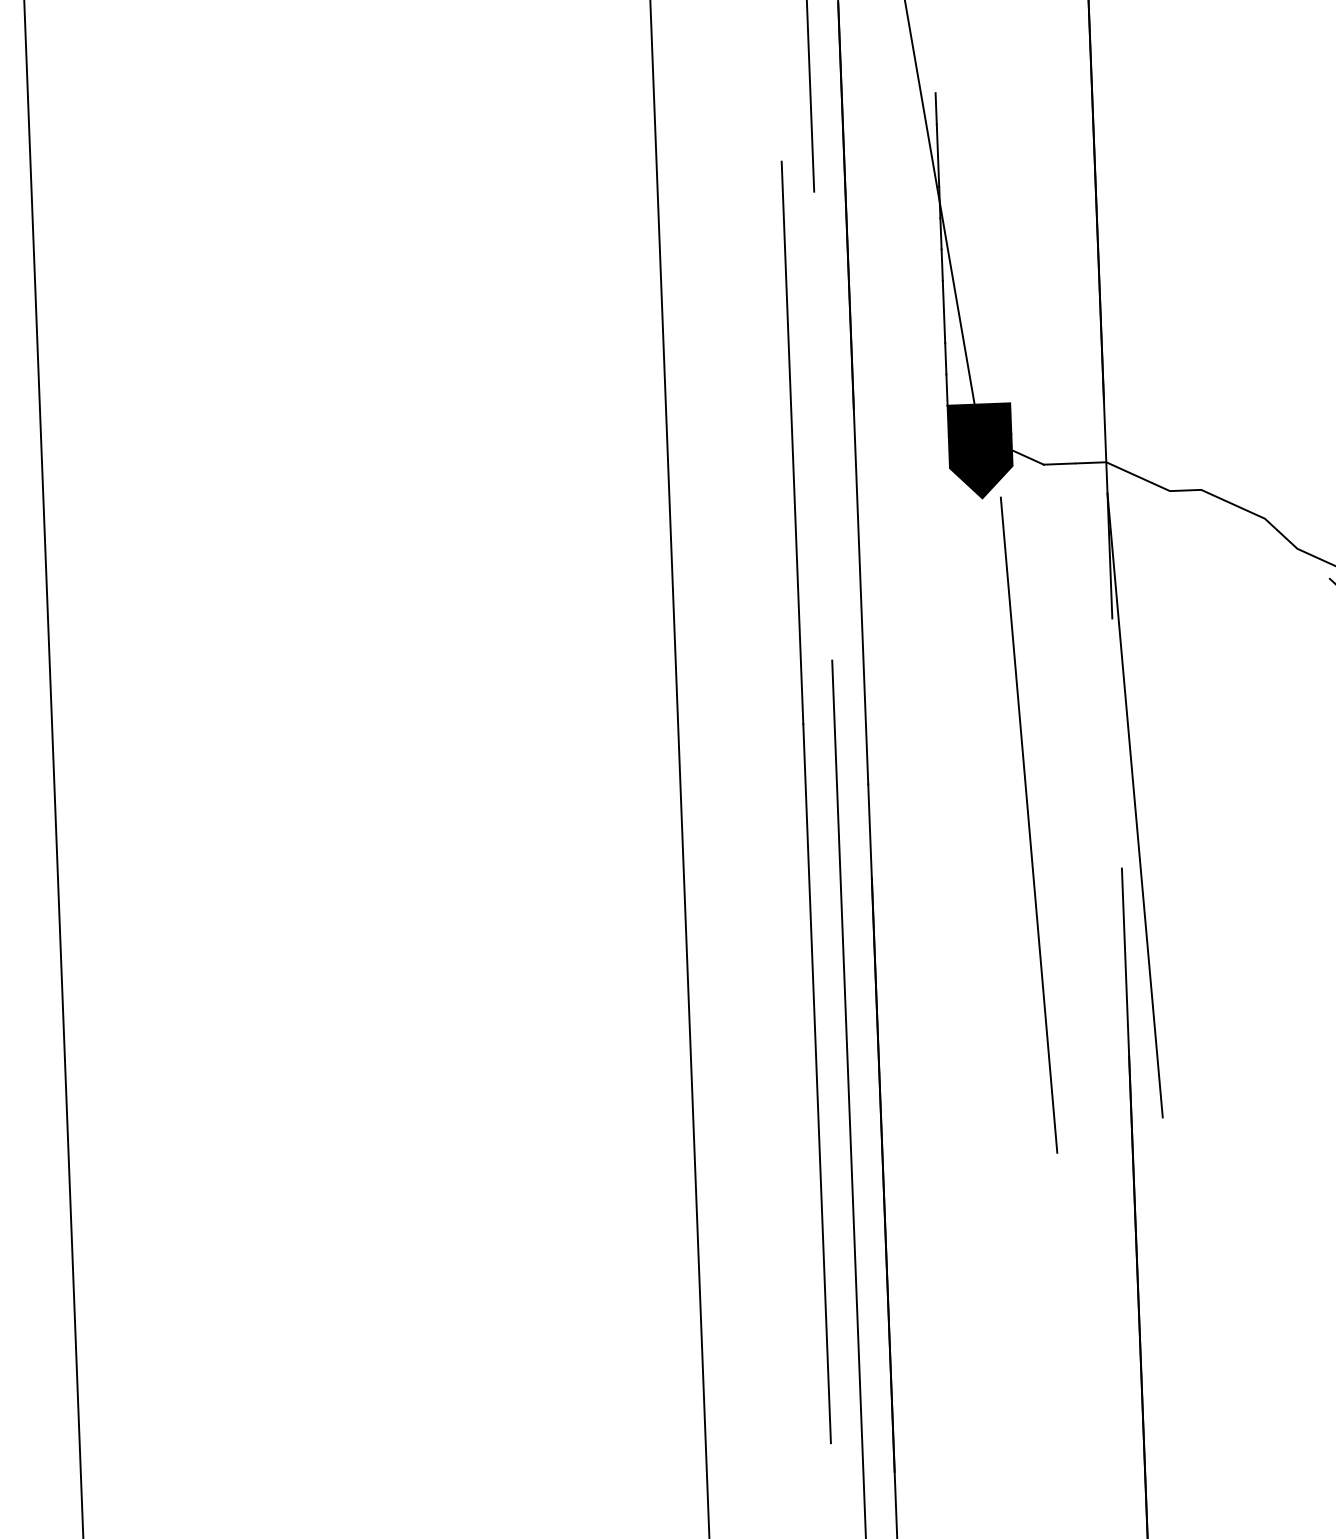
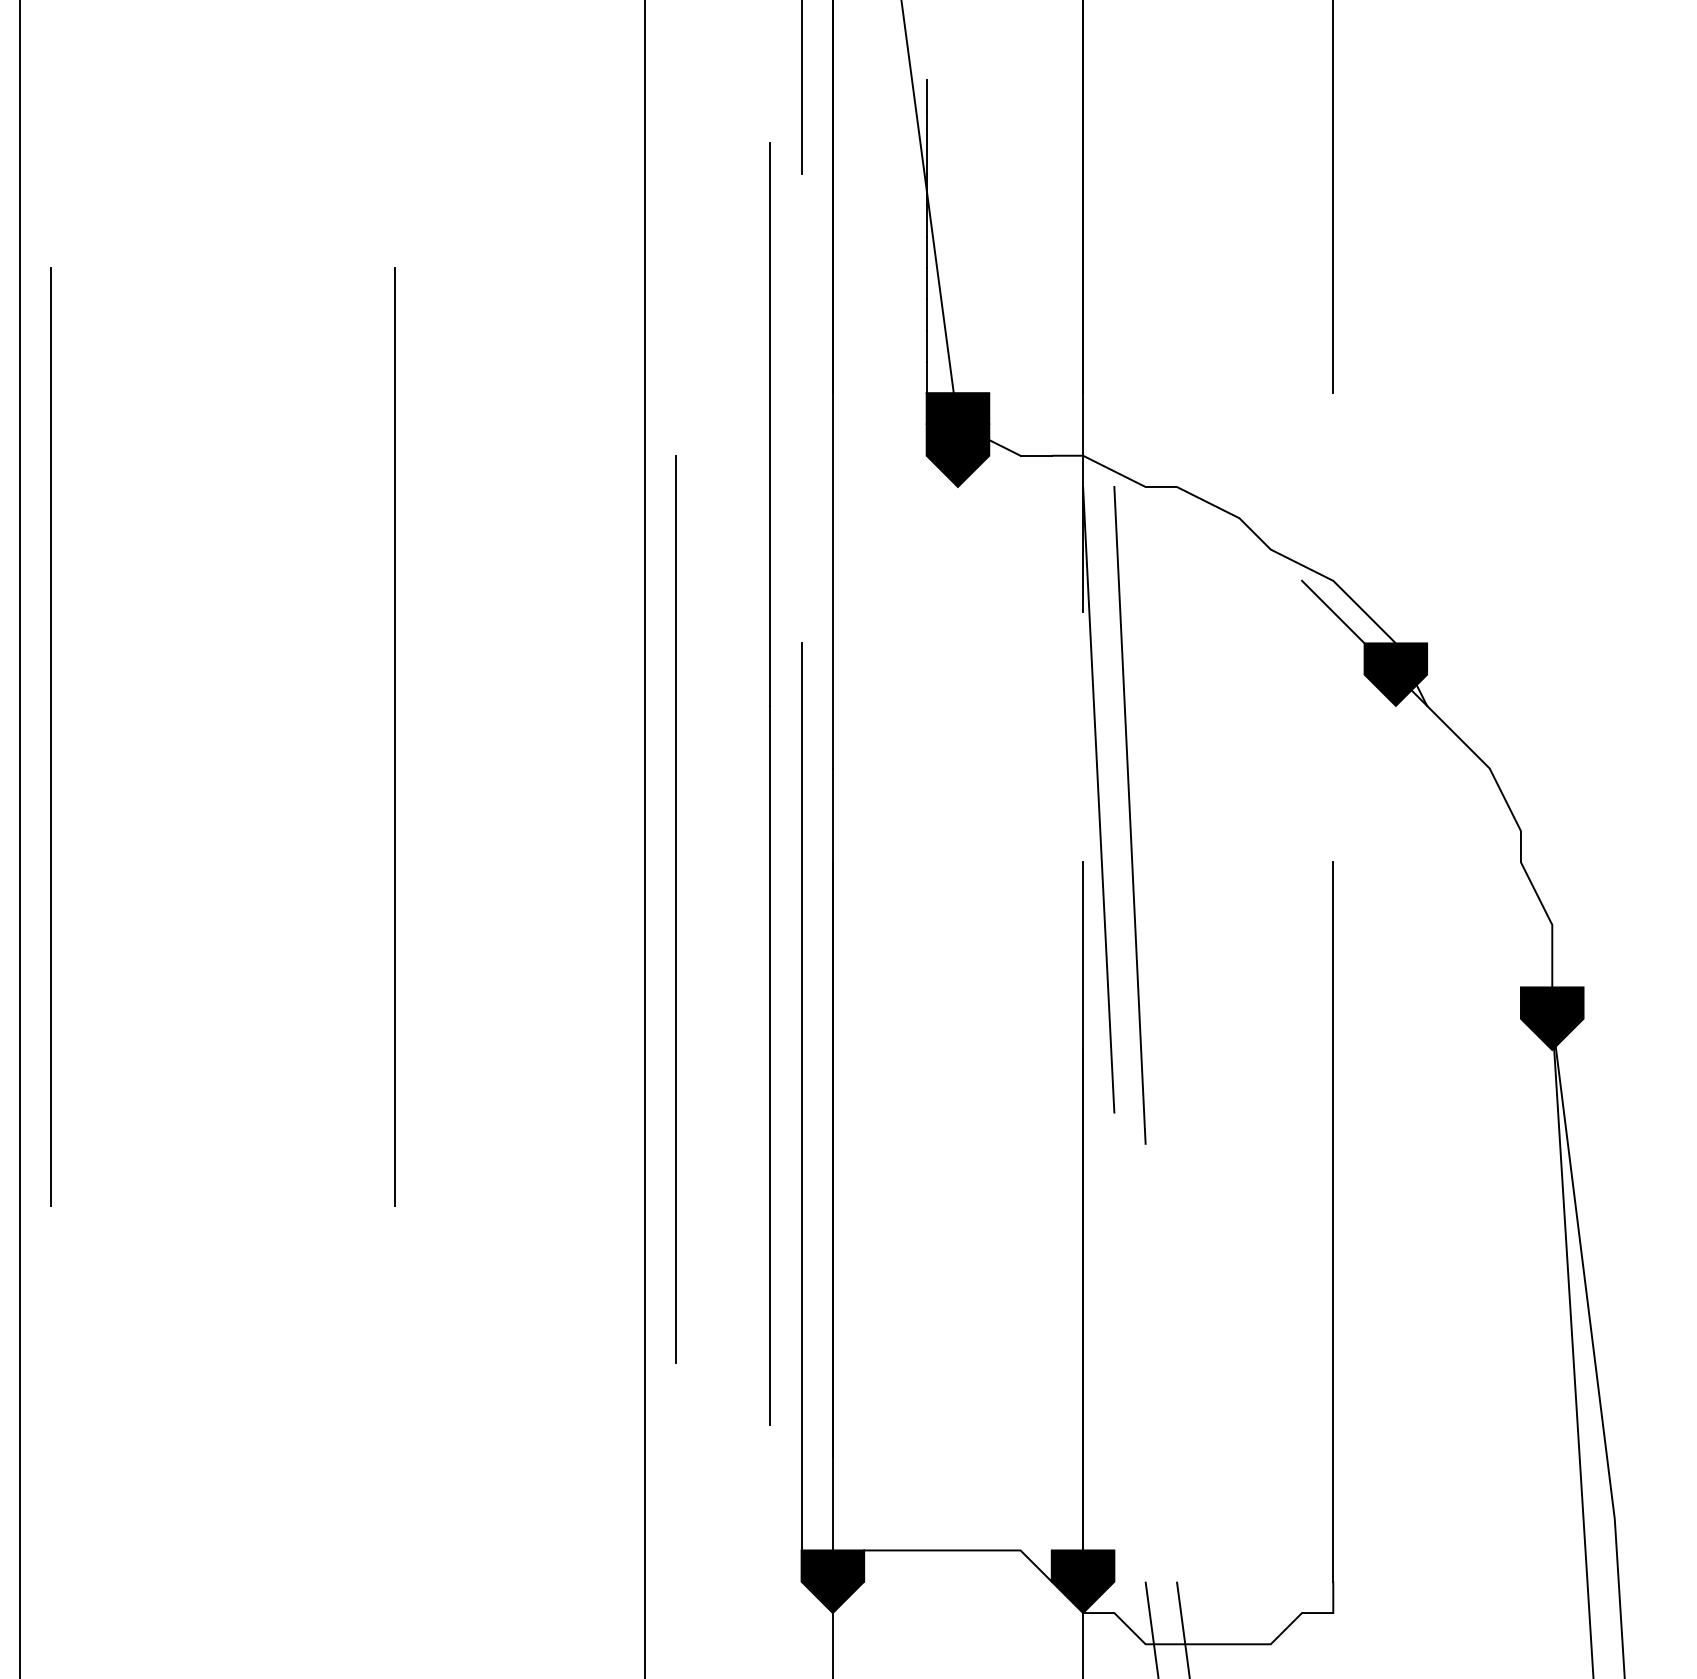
line: (429, 770) -> (394, 737), added
line: (85, 783) -> (50, 737), added
line: (1028, 825) -> (1129, 815), moved
line: (717, 930) -> (676, 908), added

